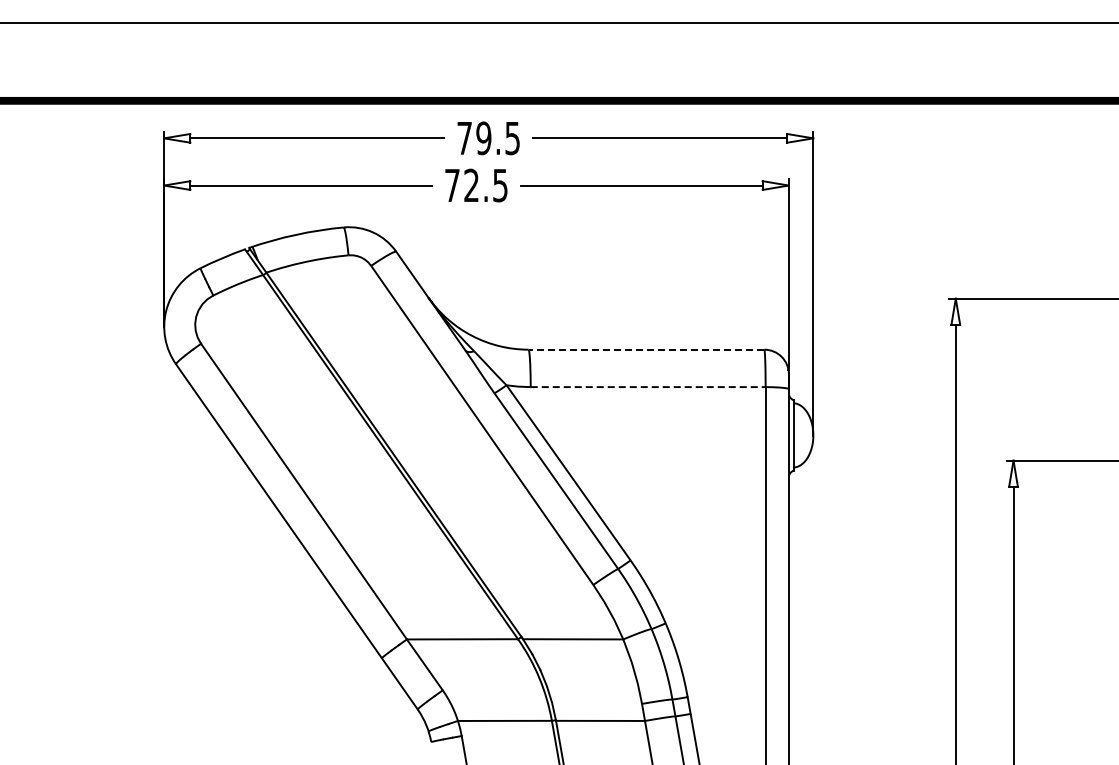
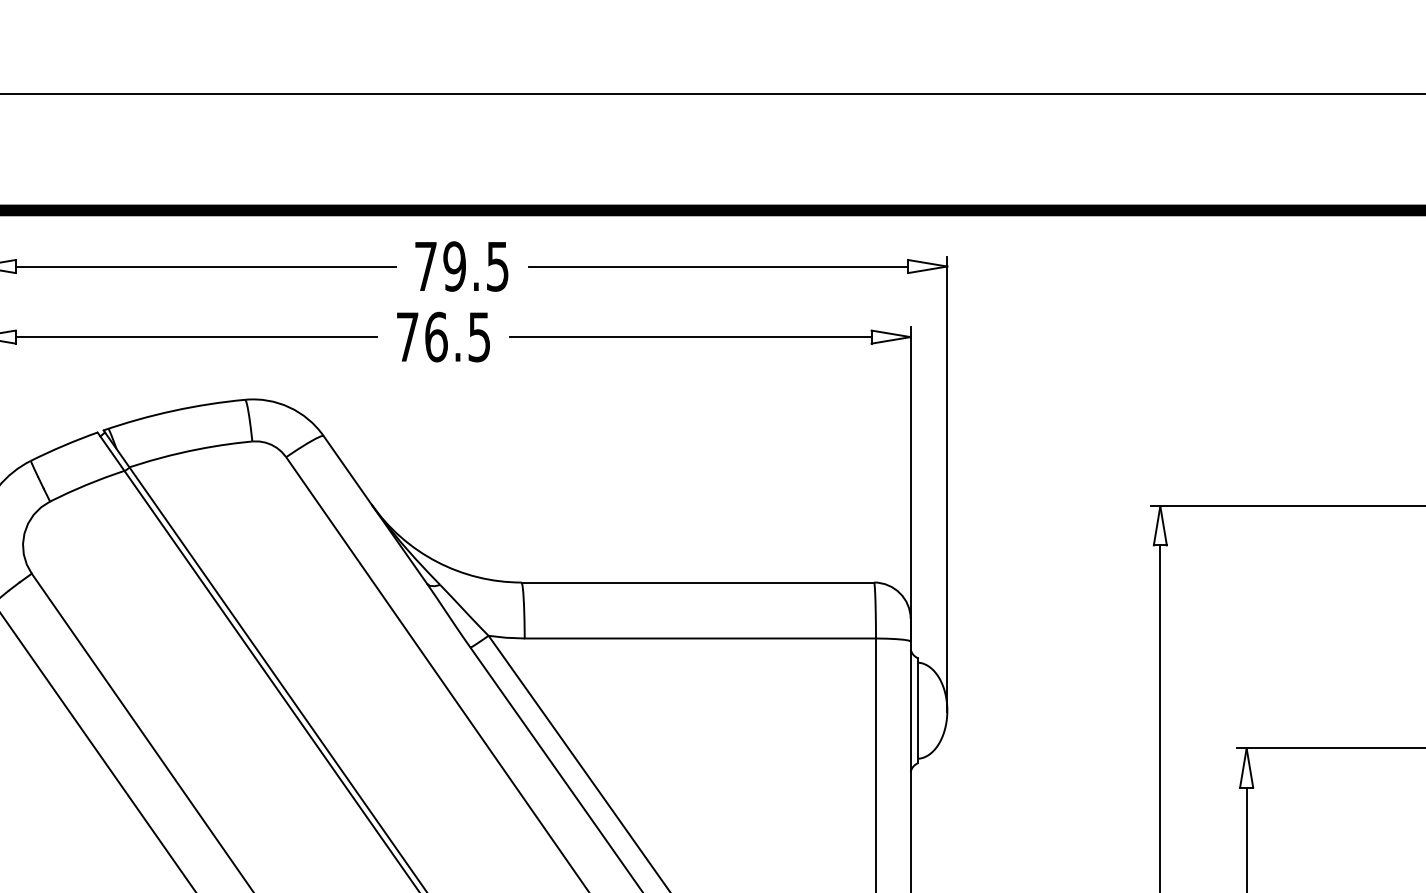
text: (471, 185) -> (436, 337), 72.5 -> 76.5
line: (646, 349) -> (697, 582), dashed -> solid
line: (648, 387) -> (700, 639), dashed -> solid

